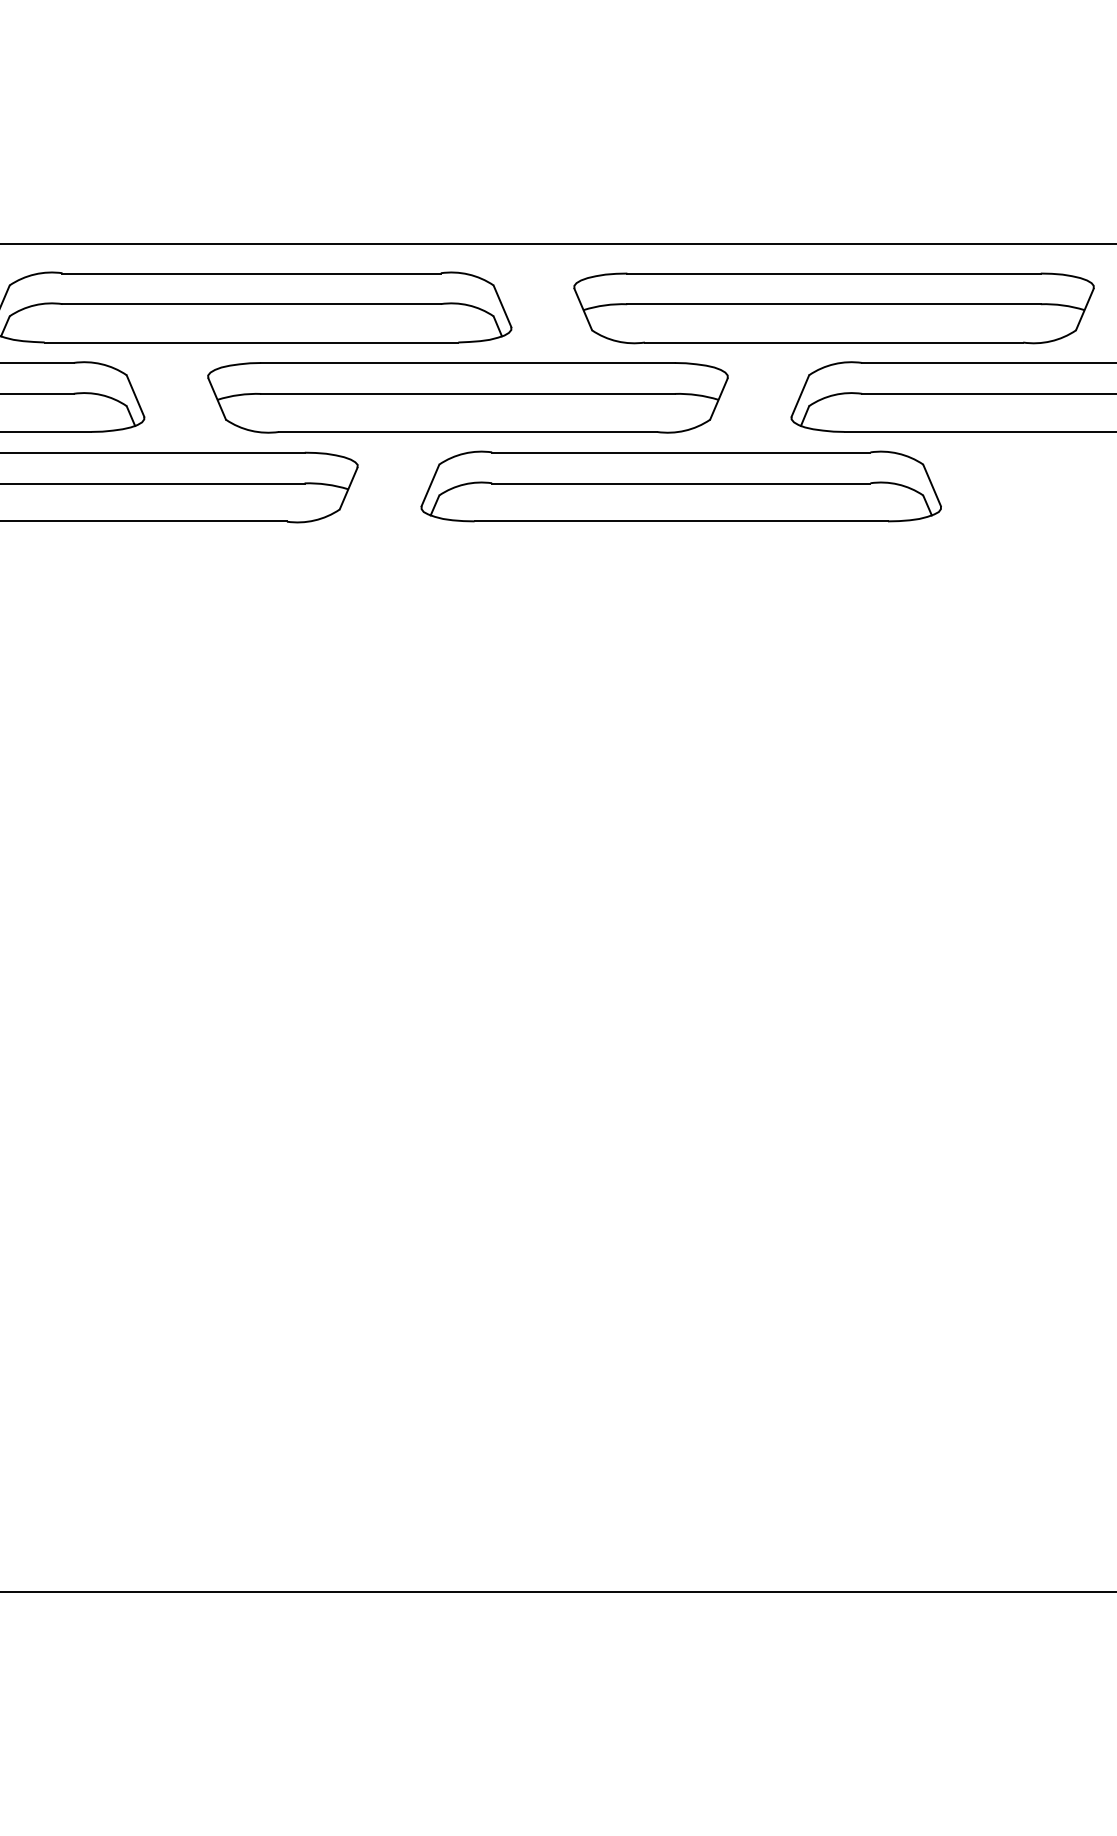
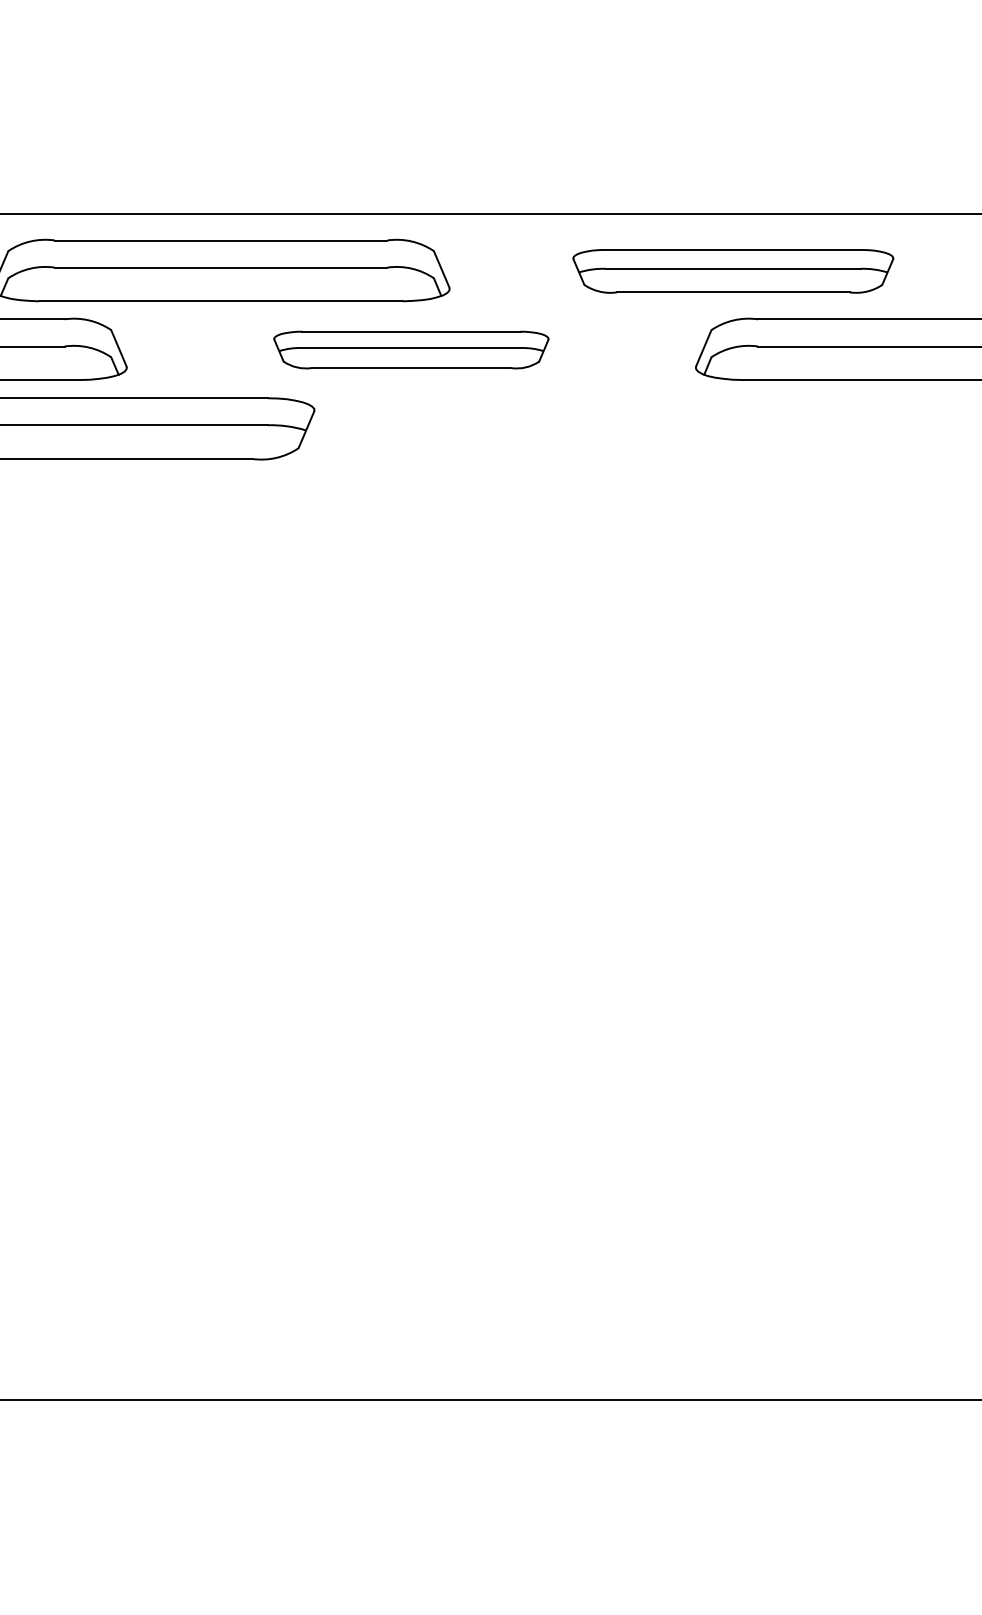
part: (833, 308) -> (732, 271), size x0.7
part: (467, 397) -> (410, 349), size x0.6
part: (680, 486) -> (598, 427), removed

